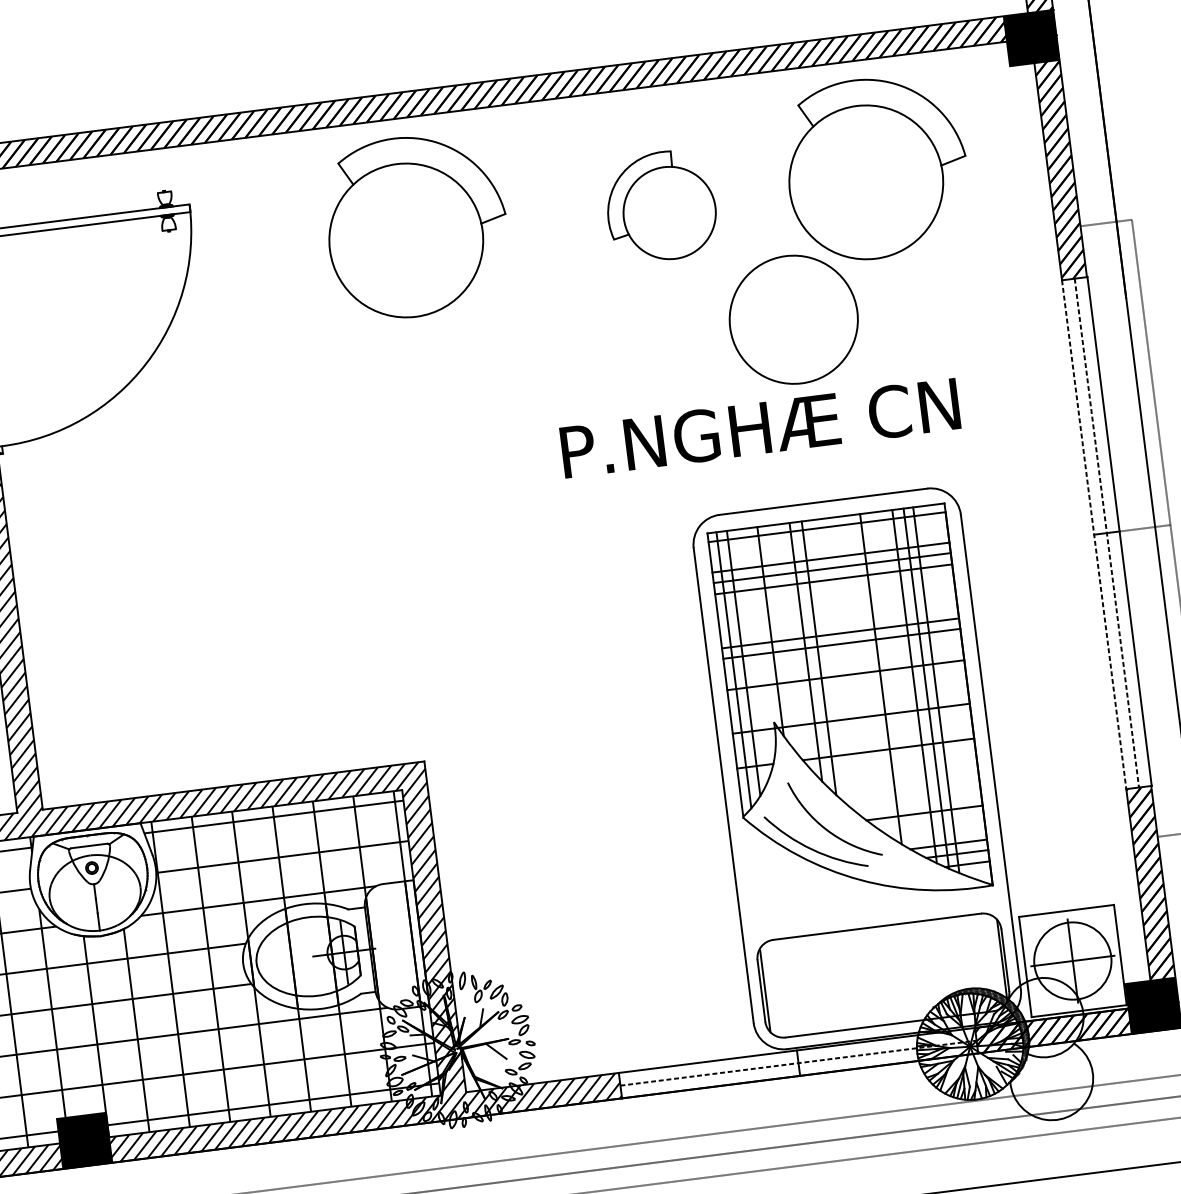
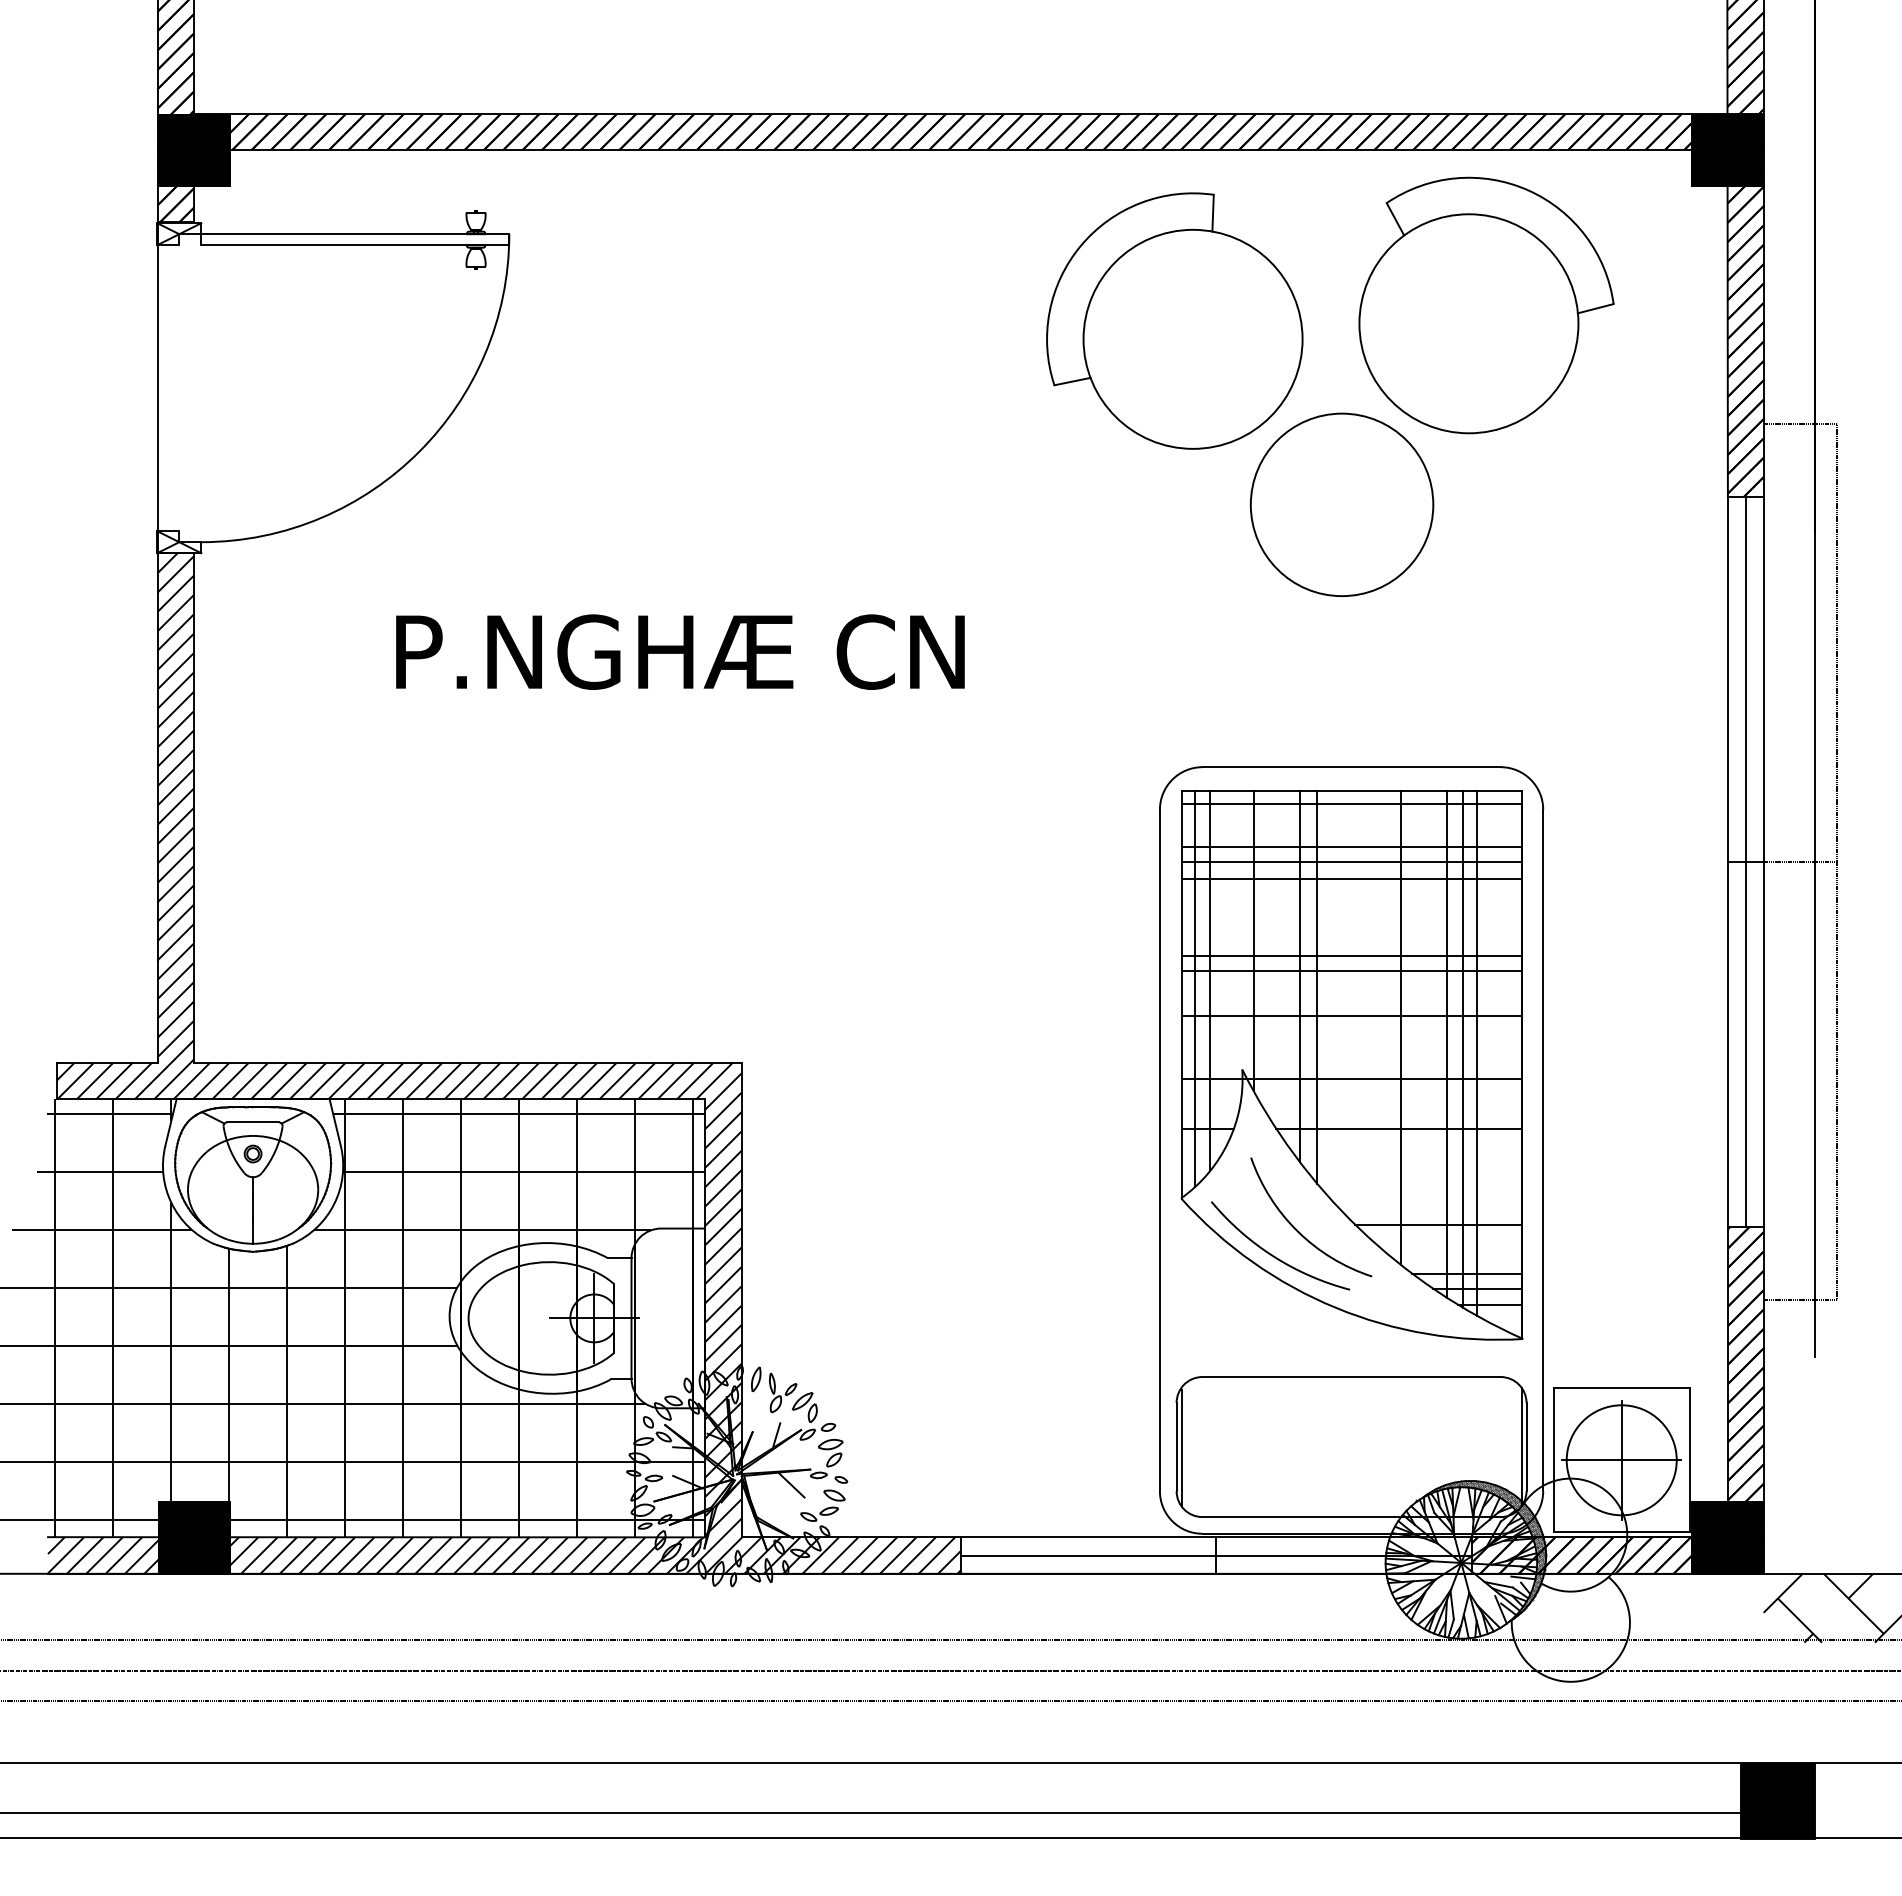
part: (660, 206) -> (1174, 320), size x1.67
part: (416, 226) -> (826, 305), removed
text: (760, 427) -> (680, 651), moved
line: (1107, 533) -> (1746, 862), dashed -> solid
line: (1093, 535) -> (1727, 862), dashed -> solid
line: (798, 1063) -> (1216, 1555), dashed -> solid

